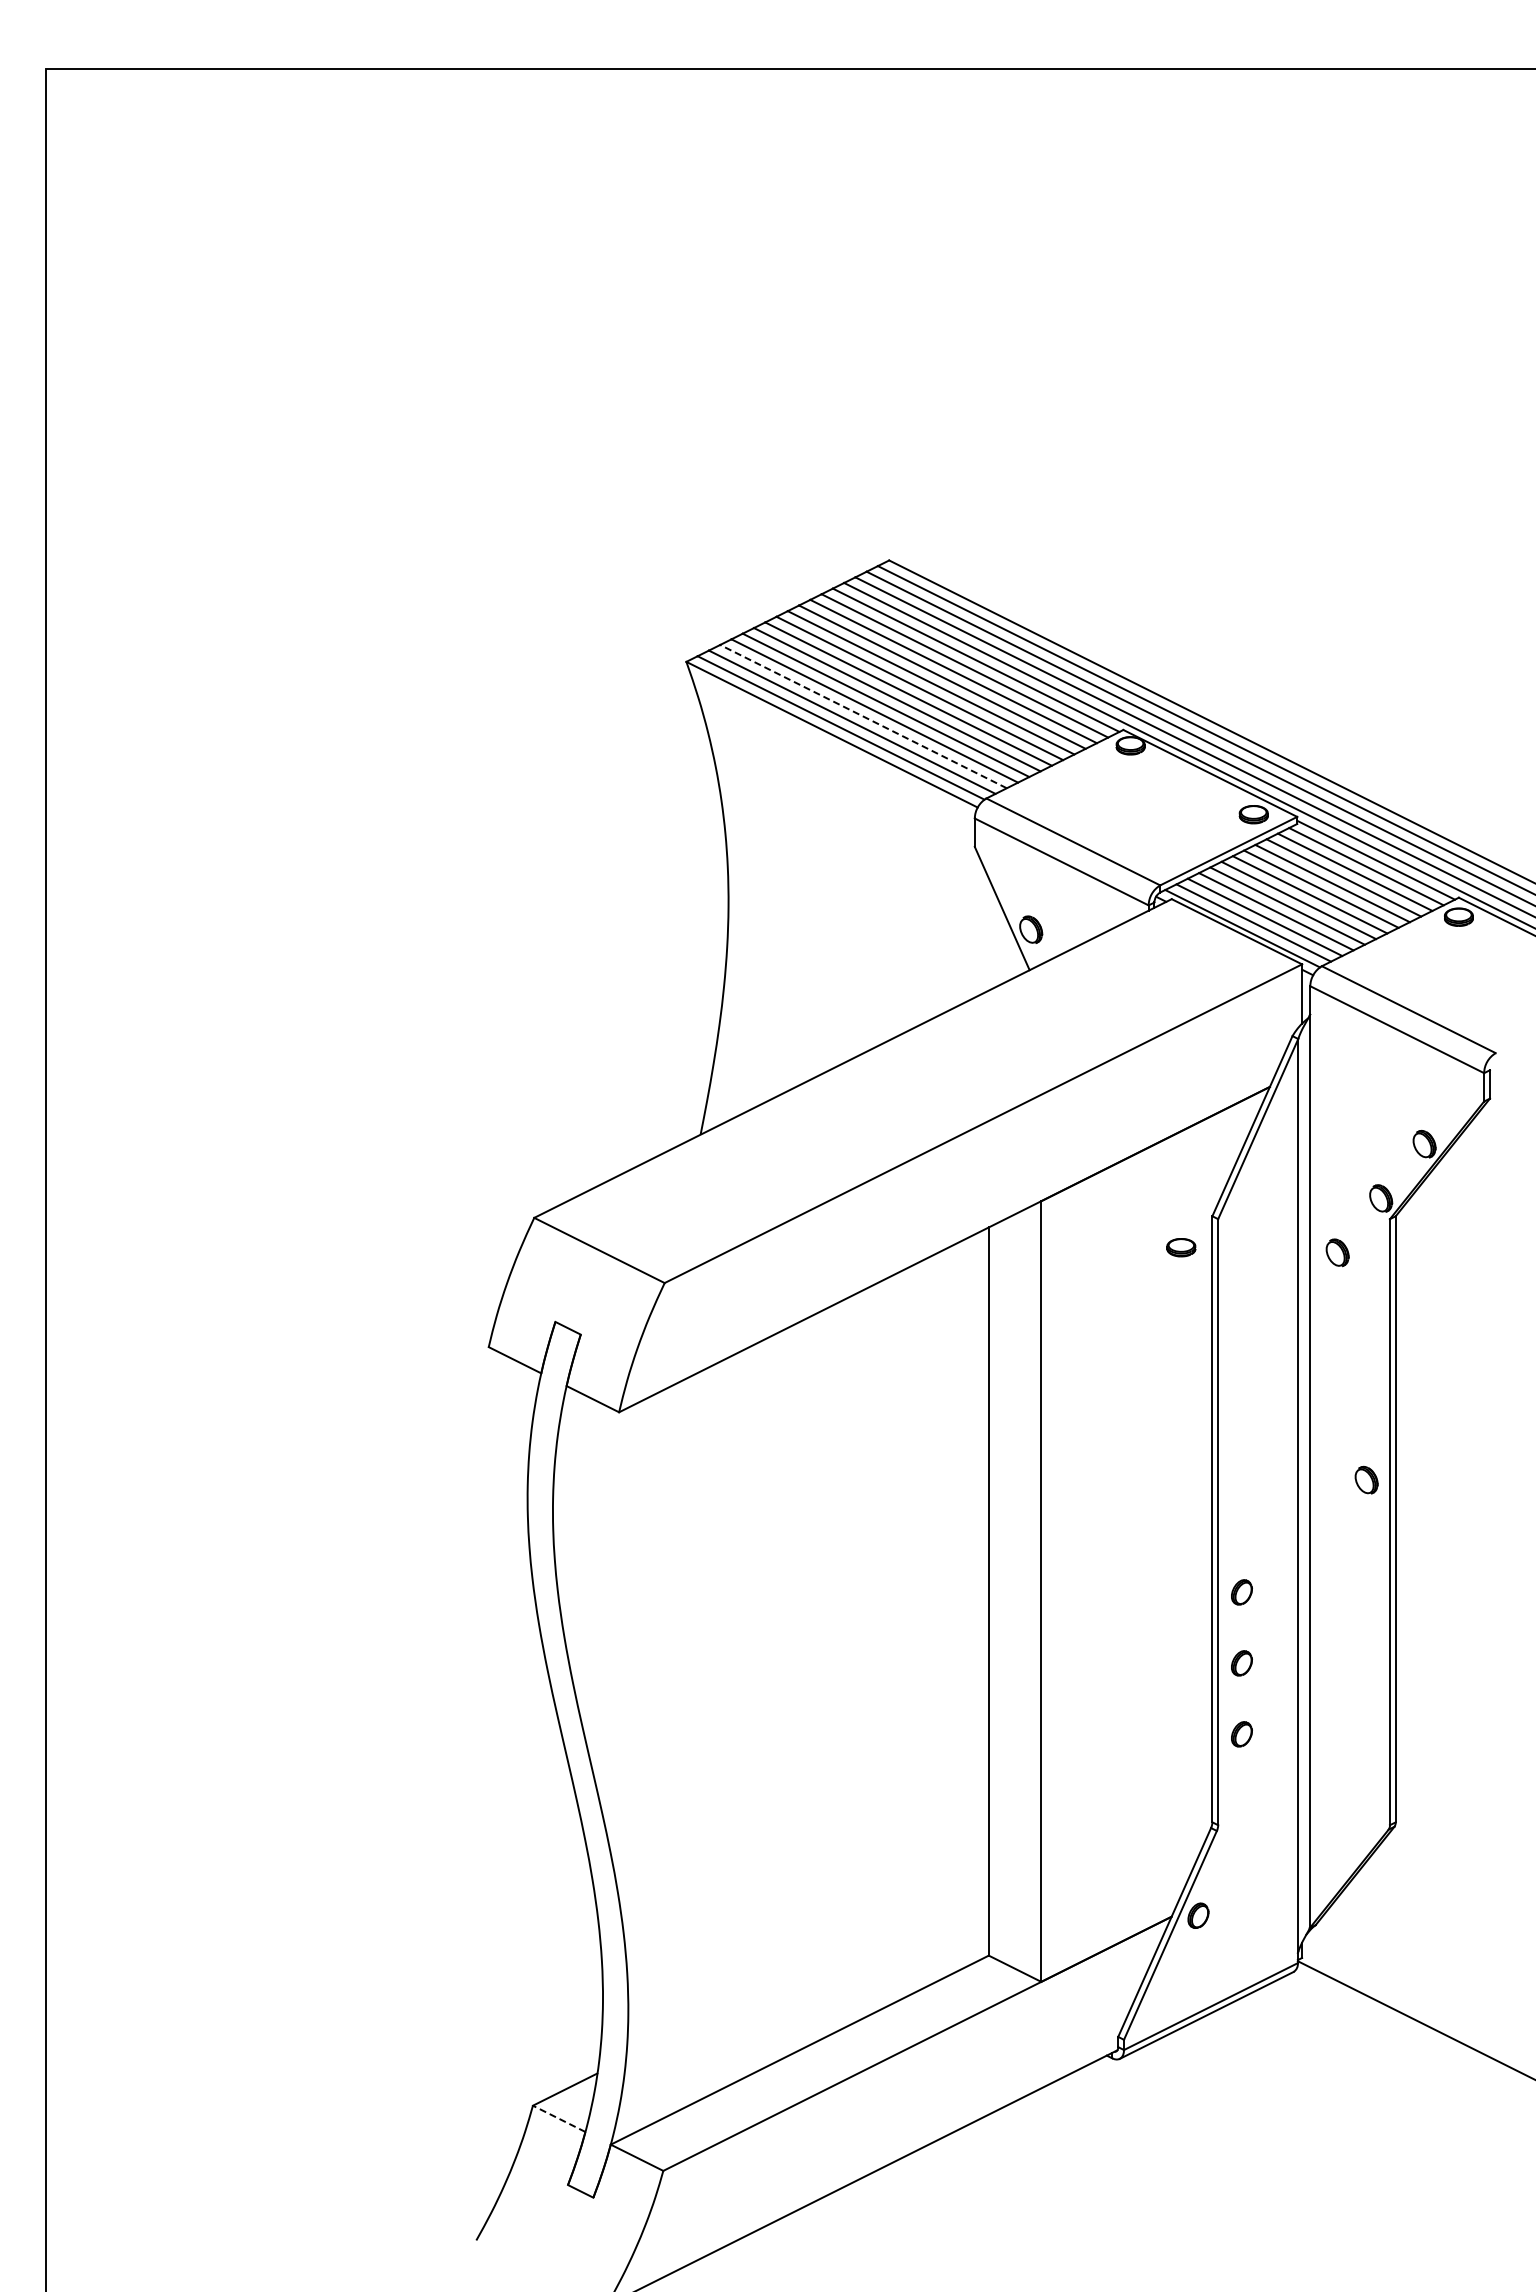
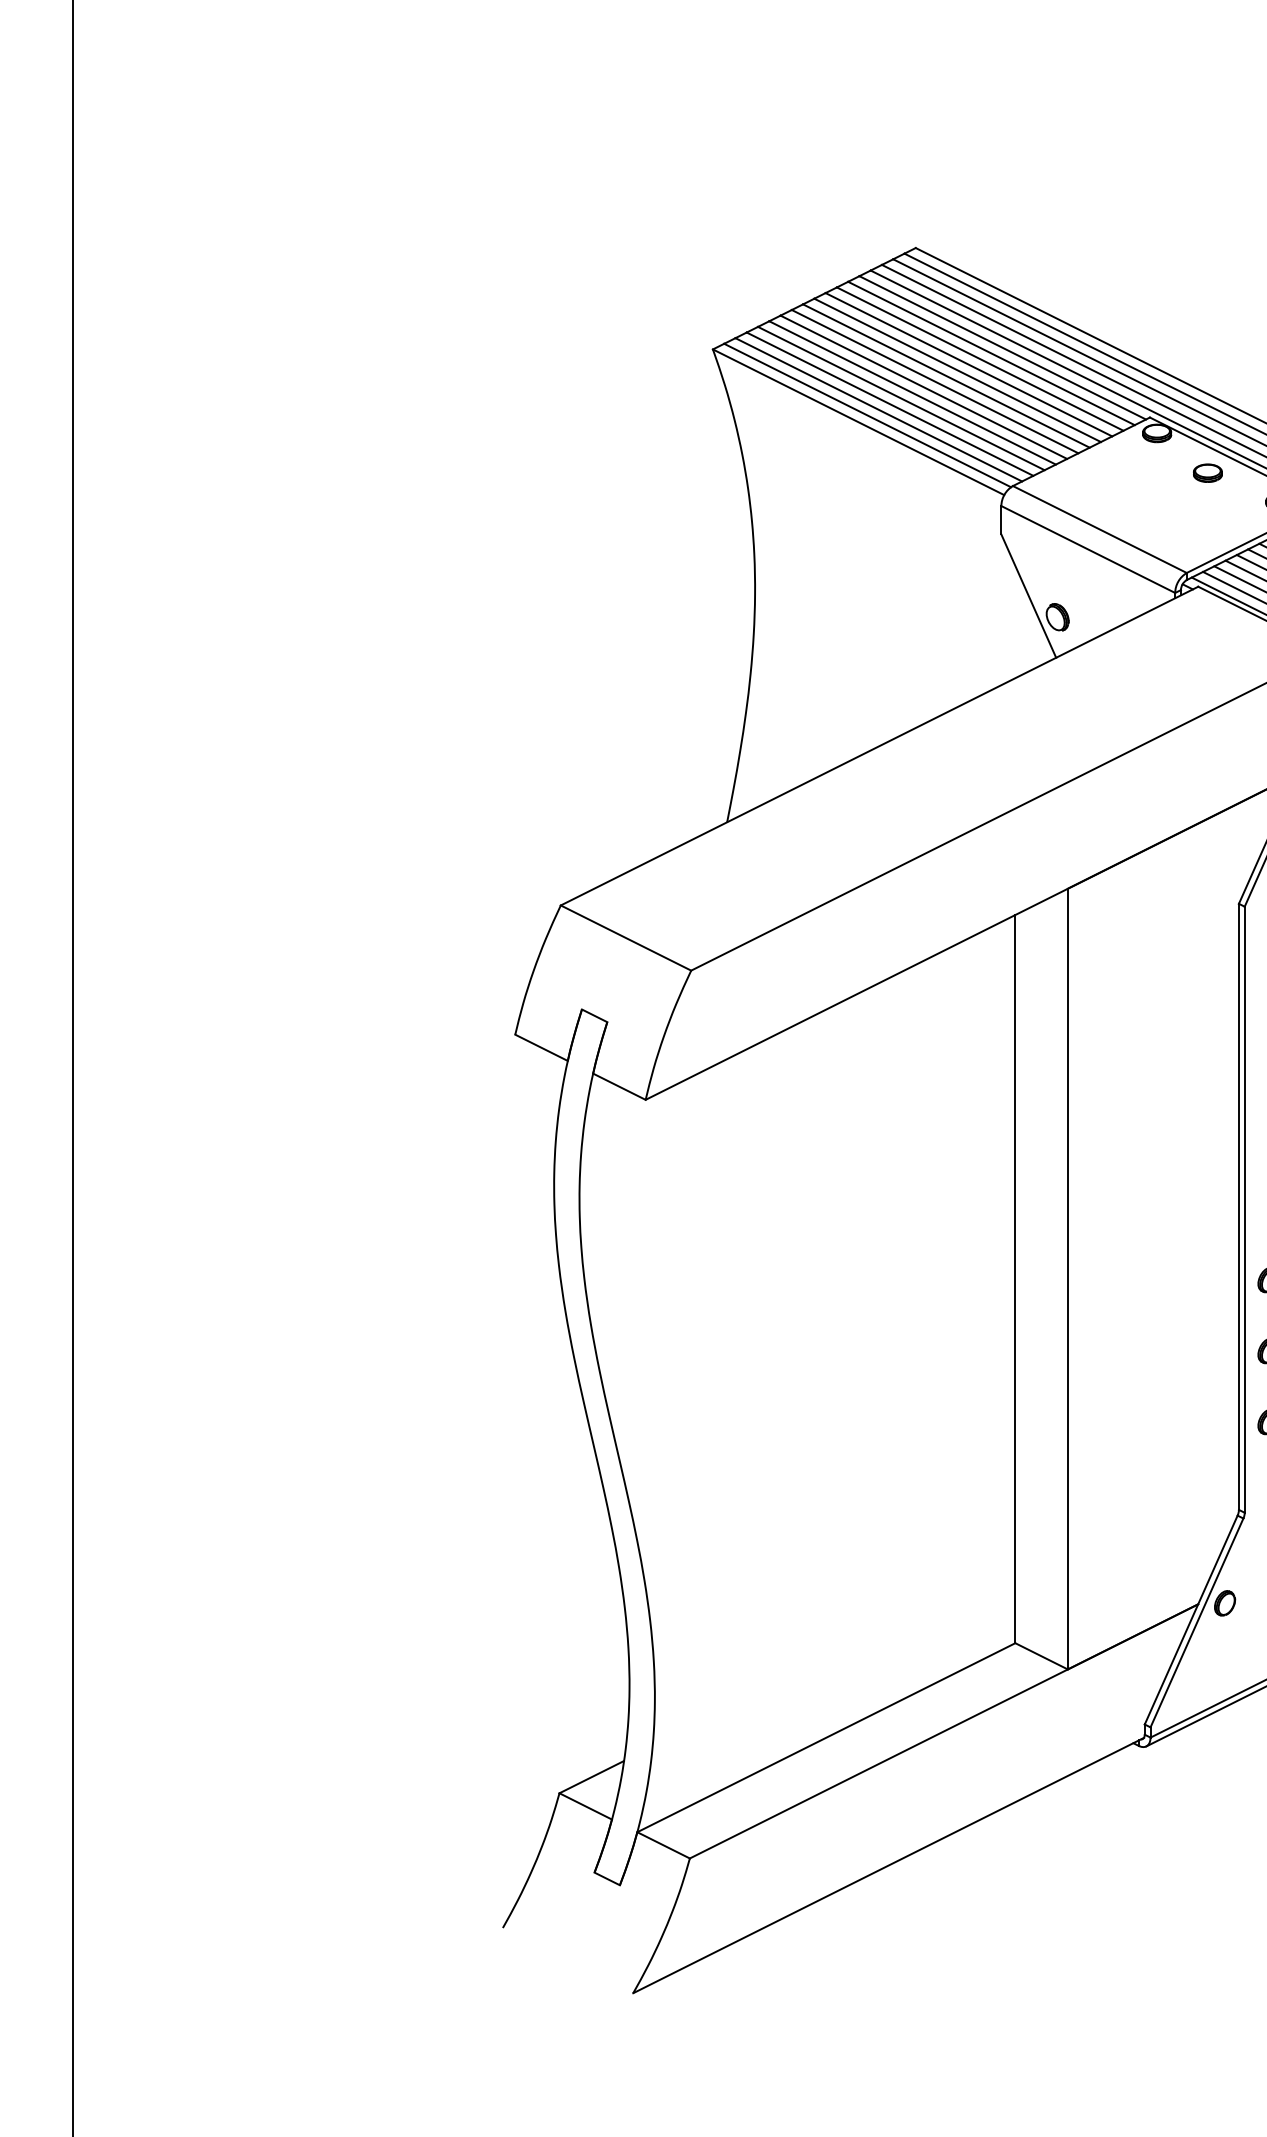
line: (863, 716) -> (890, 404), dashed -> solid
part: (1181, 1247) -> (1208, 473), moved
line: (558, 2118) -> (585, 1806), dashed -> solid

